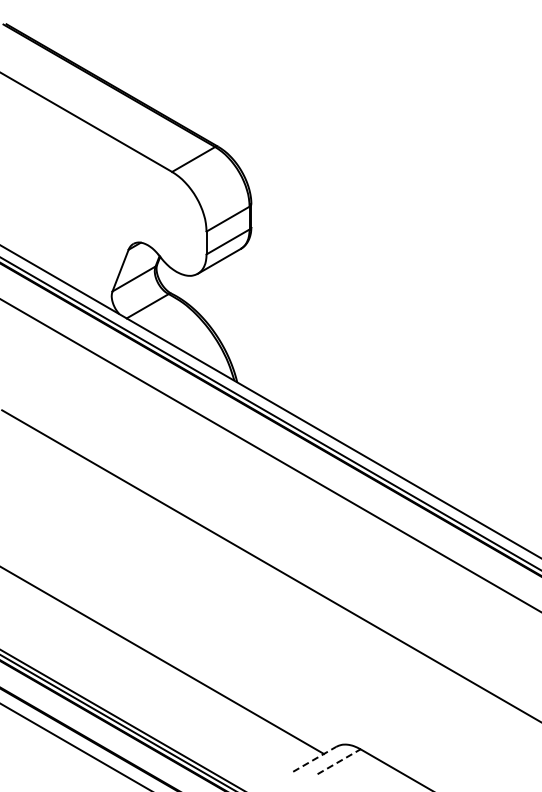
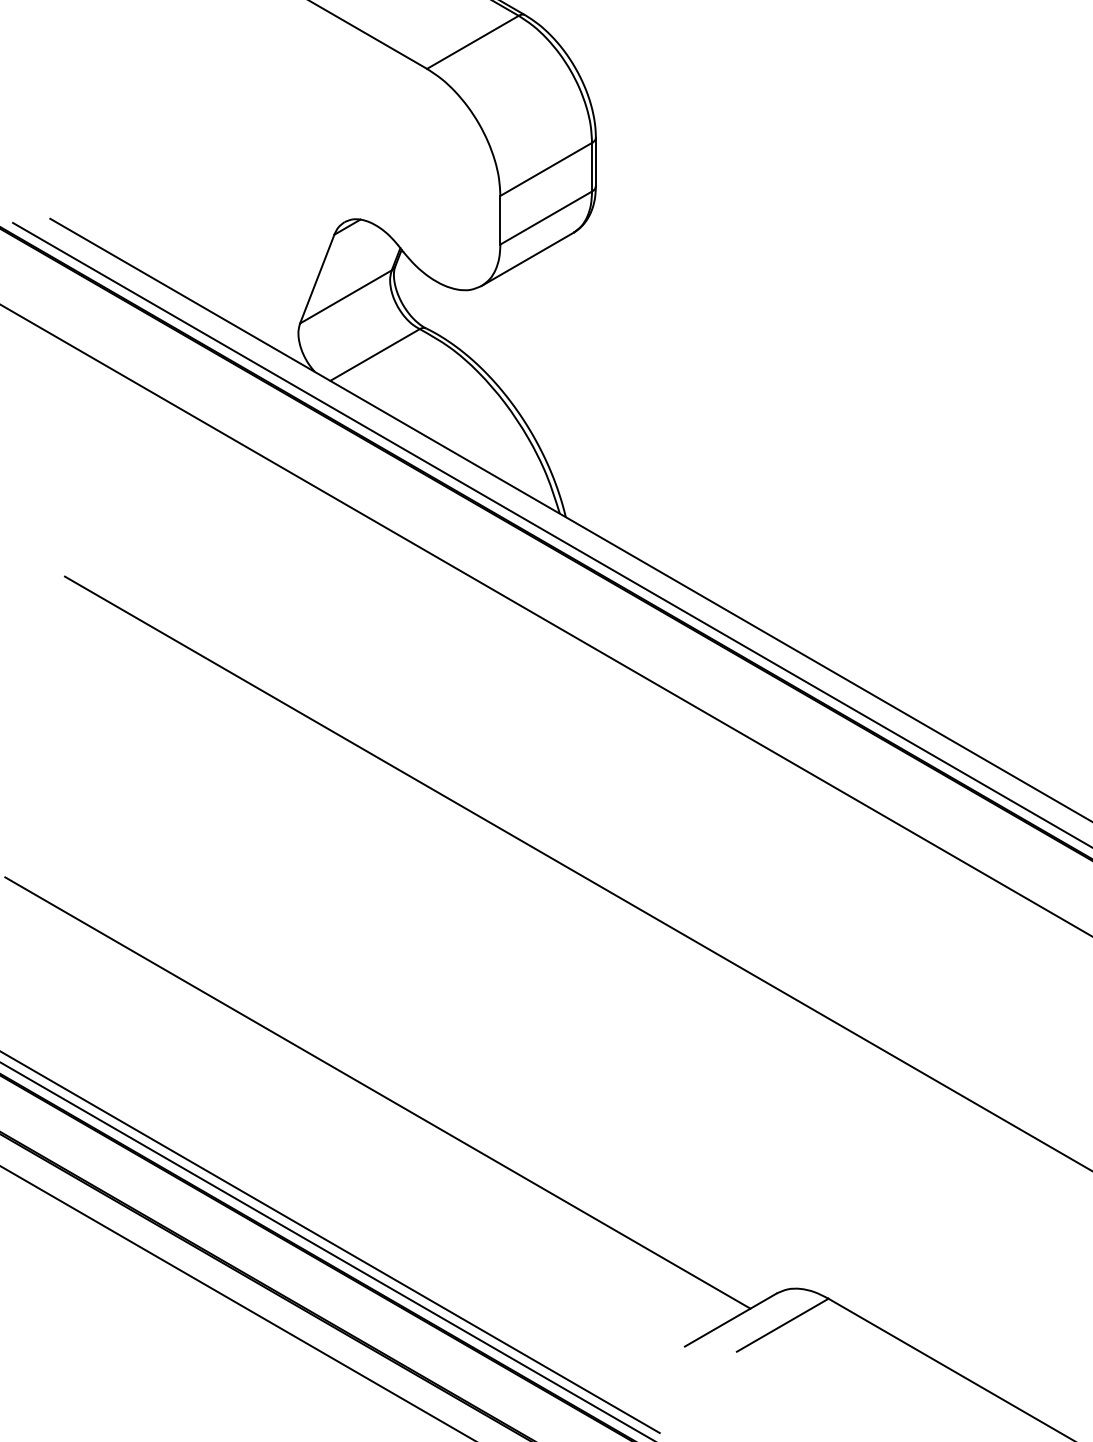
line: (314, 759) -> (730, 1320), dashed -> solid
line: (339, 761) -> (783, 1324), dashed -> solid

